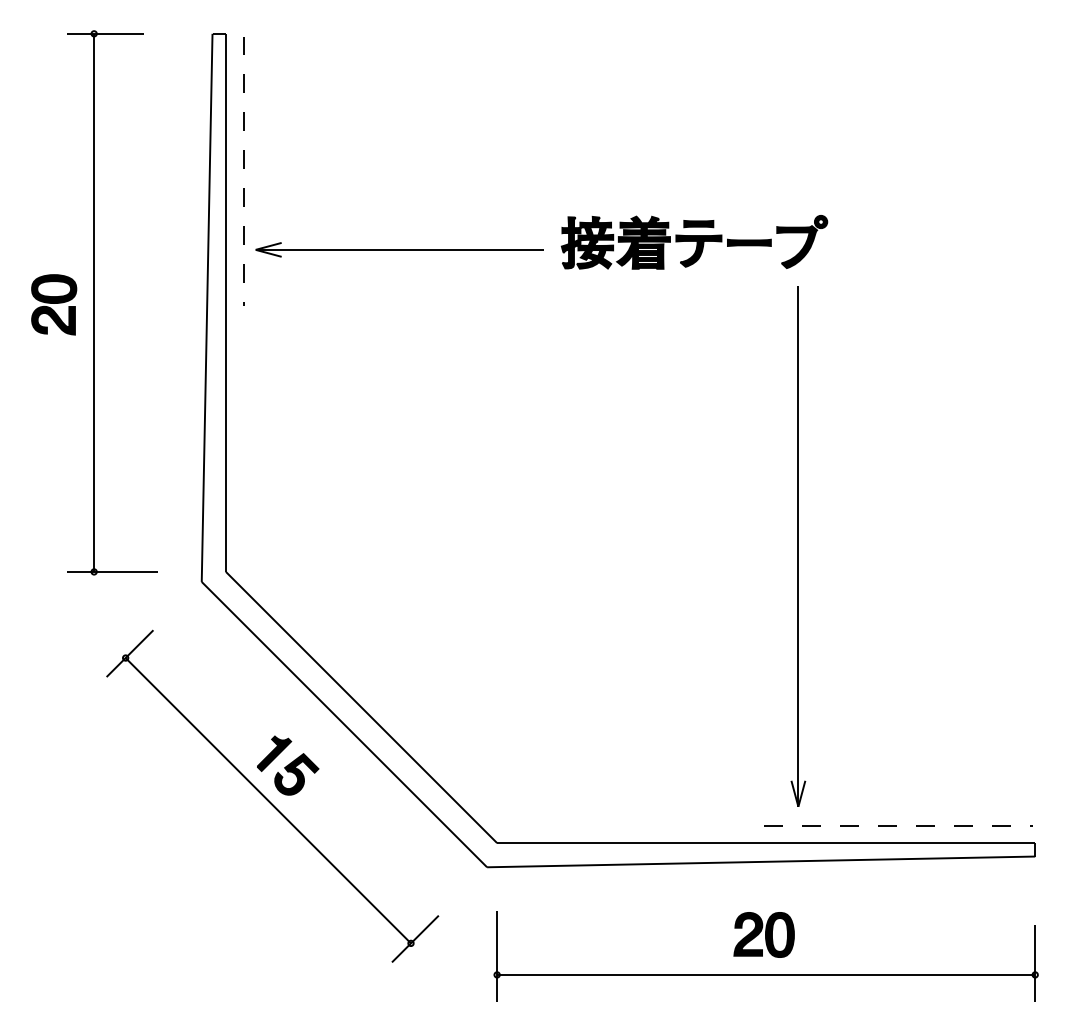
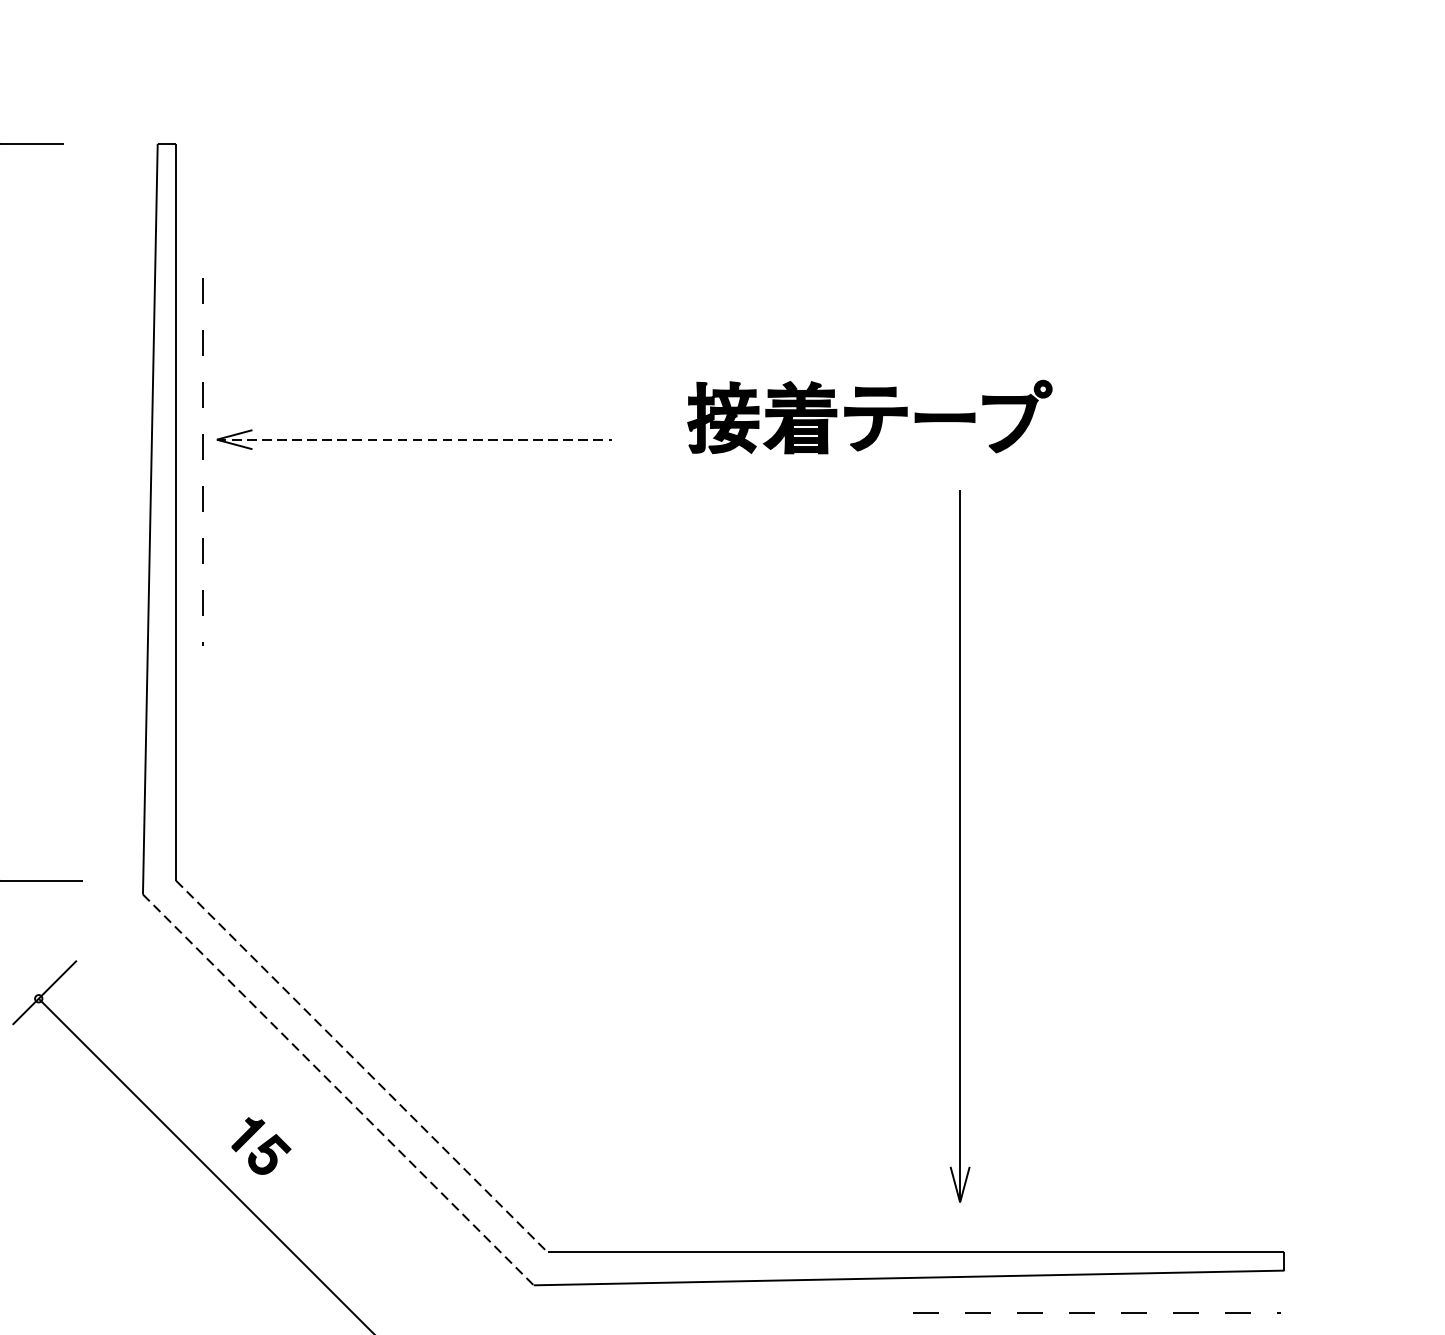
line: (243, 168) -> (202, 458), moved
part: (694, 242) -> (869, 417), moved
line: (400, 249) -> (415, 439), solid -> dashed
line: (361, 707) -> (361, 1066), solid -> dashed
line: (344, 724) -> (338, 1089), solid -> dashed
part: (288, 765) -> (261, 1145), size x0.7
line: (896, 825) -> (1094, 1313), moved

